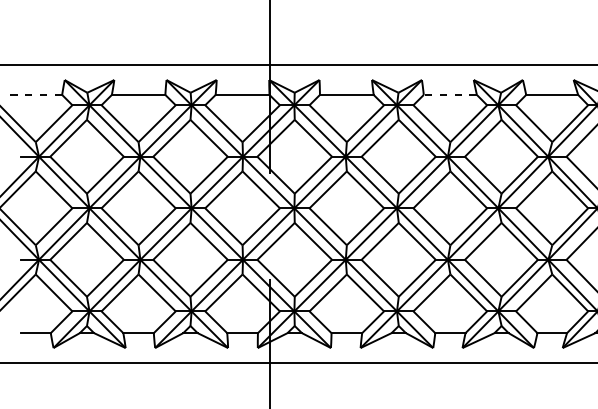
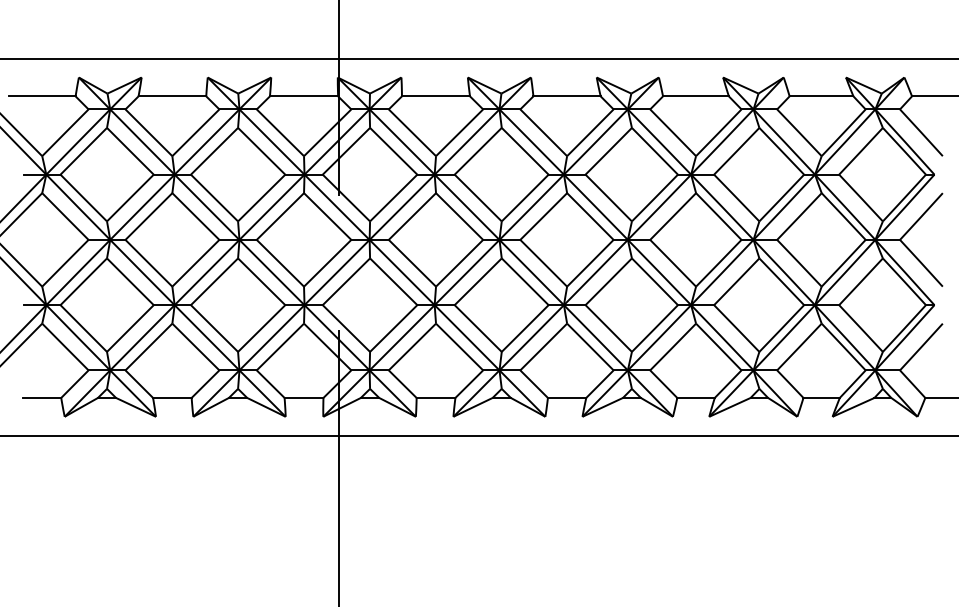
line: (35, 95) -> (41, 96), dashed -> solid
line: (450, 95) -> (567, 96), dashed -> solid

